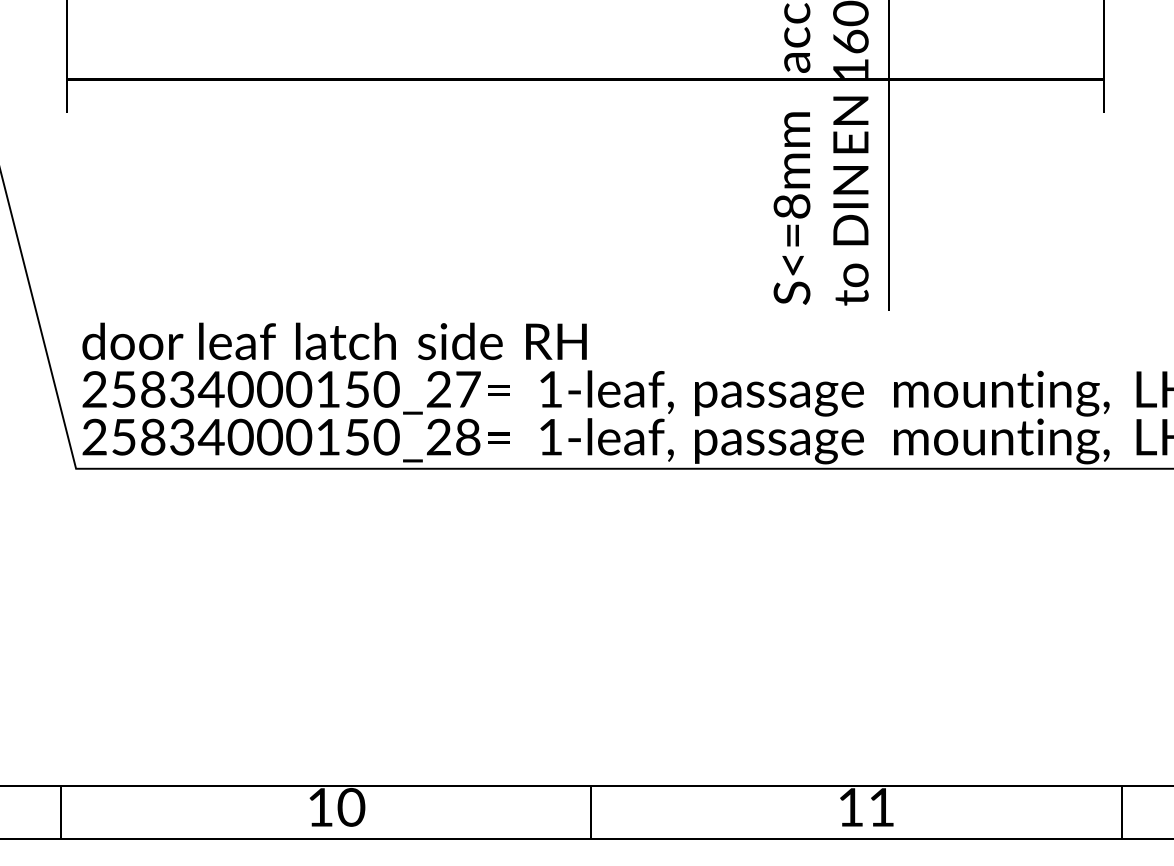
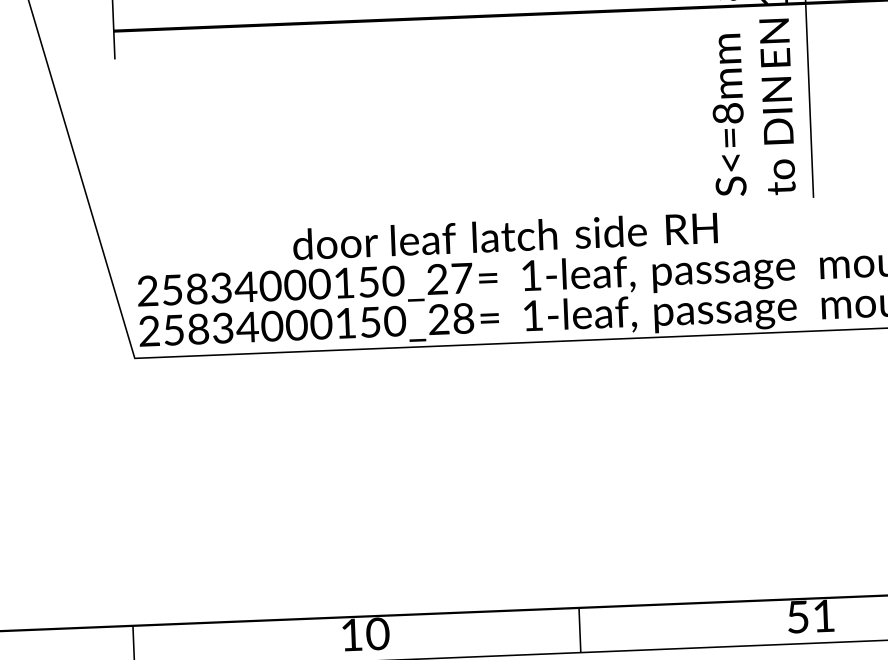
text: (334, 341) -> (505, 236), moved
text: (850, 807) -> (797, 617), 11 -> 51

